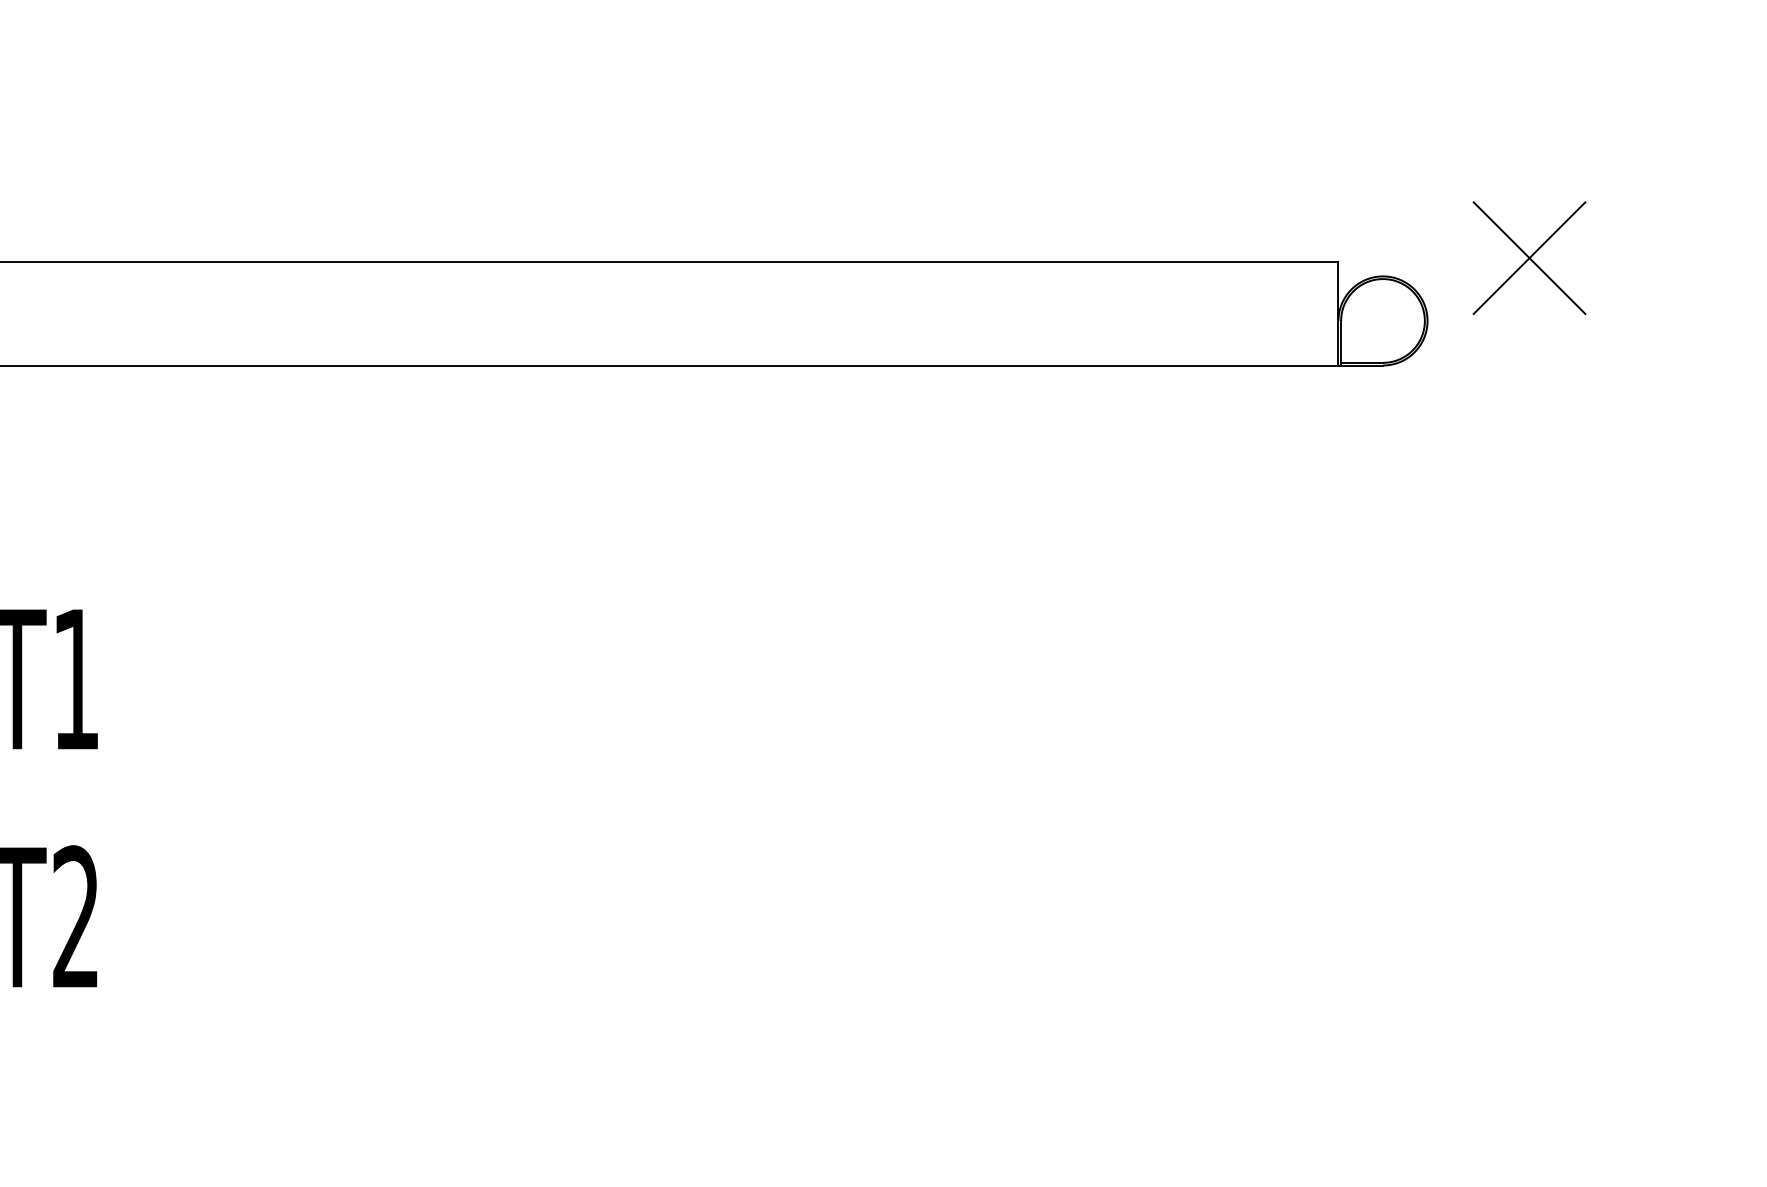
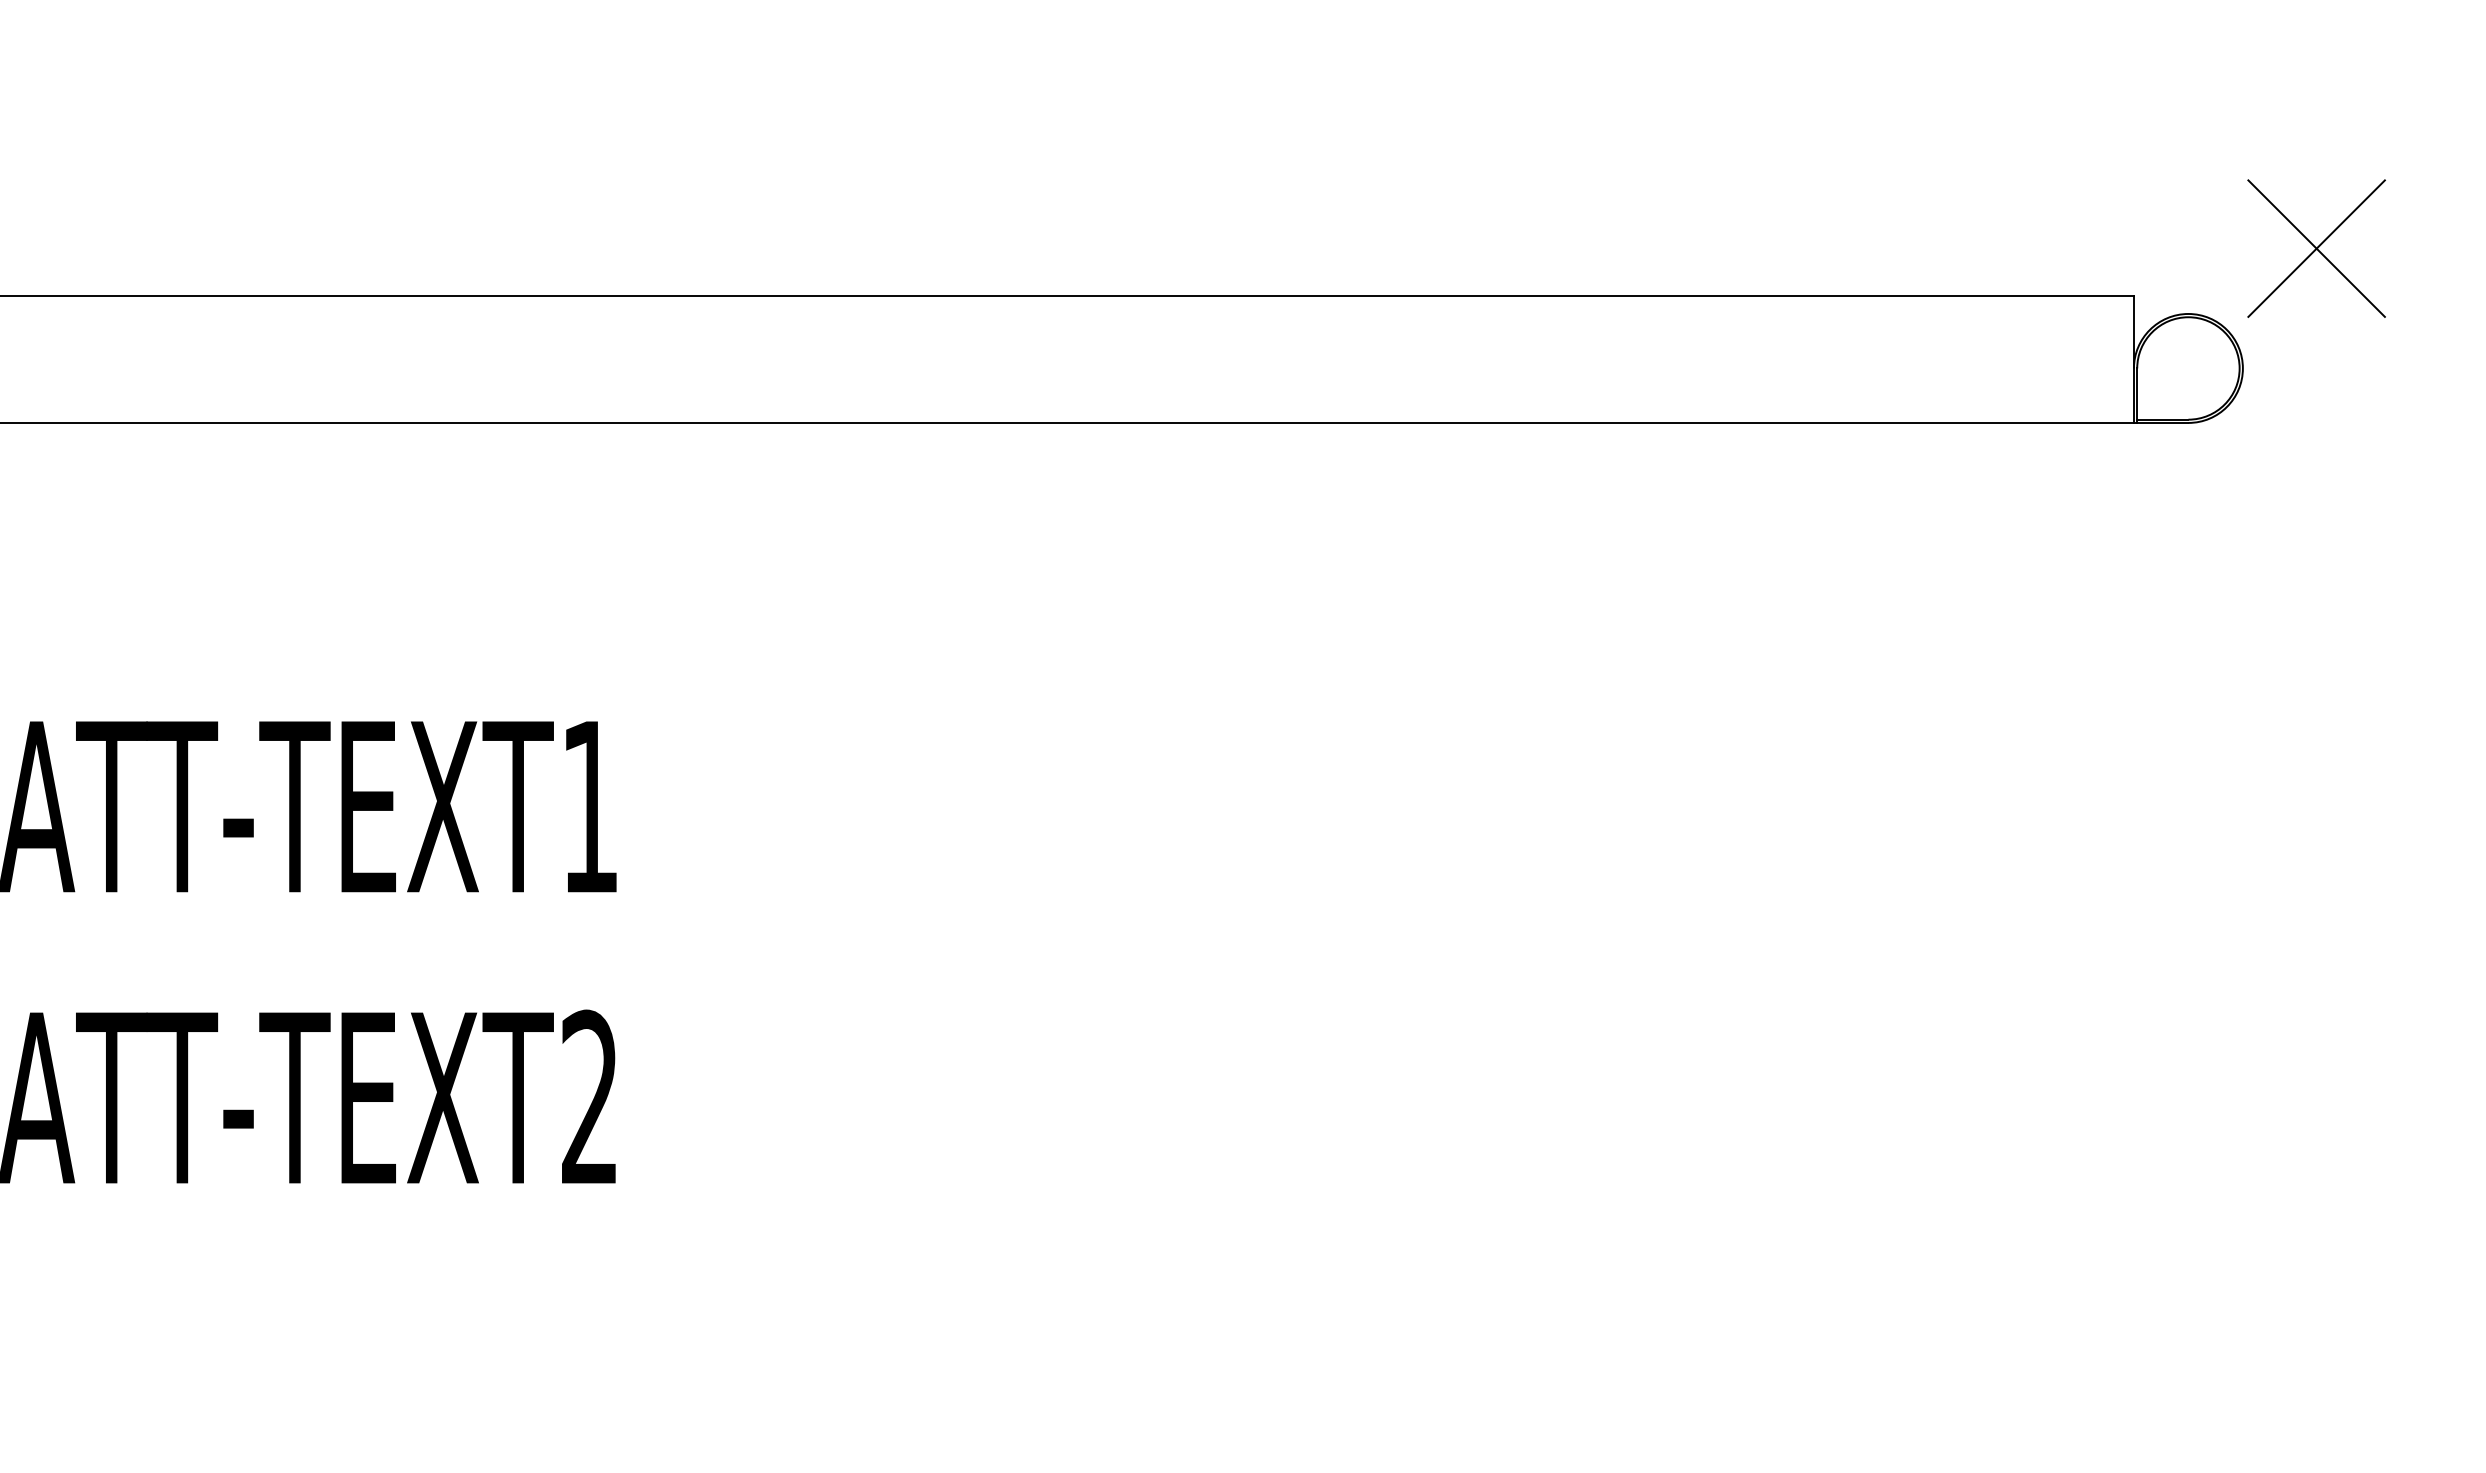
part: (1529, 258) -> (2316, 248), moved

